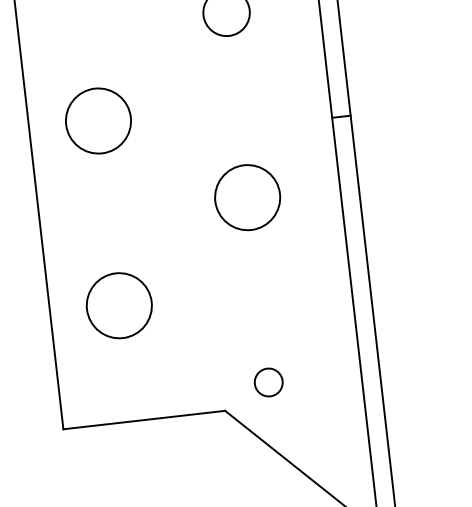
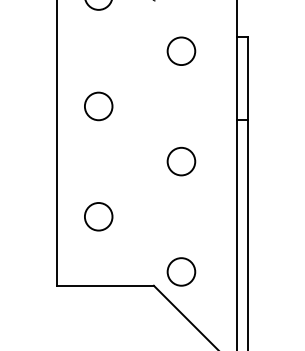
circle: (98, 121) -> (98, 106), size x0.71
circle: (247, 197) -> (181, 161), size x0.71
circle: (119, 305) -> (98, 216), size x0.71
circle: (268, 381) -> (181, 271), size x1.67

